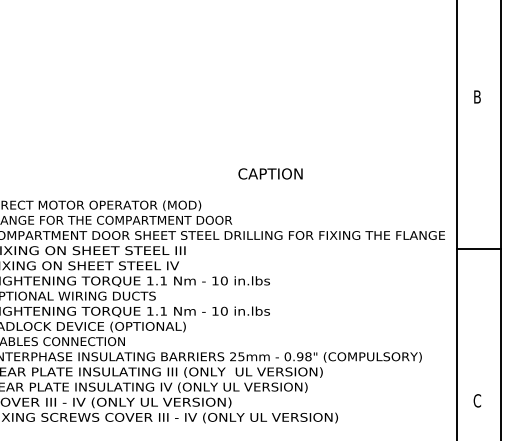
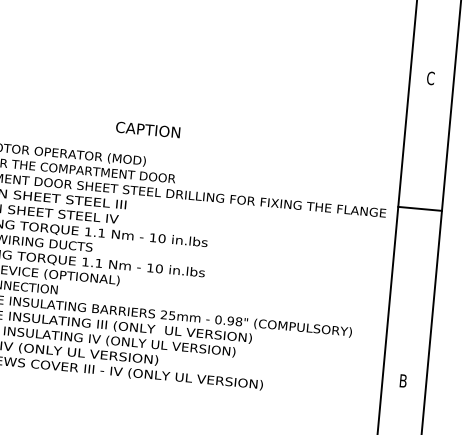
text: (477, 96) -> (430, 77), B -> C
text: (270, 173) -> (148, 129), moved
line: (478, 248) -> (420, 208), moved
text: (477, 400) -> (403, 380), C -> B

